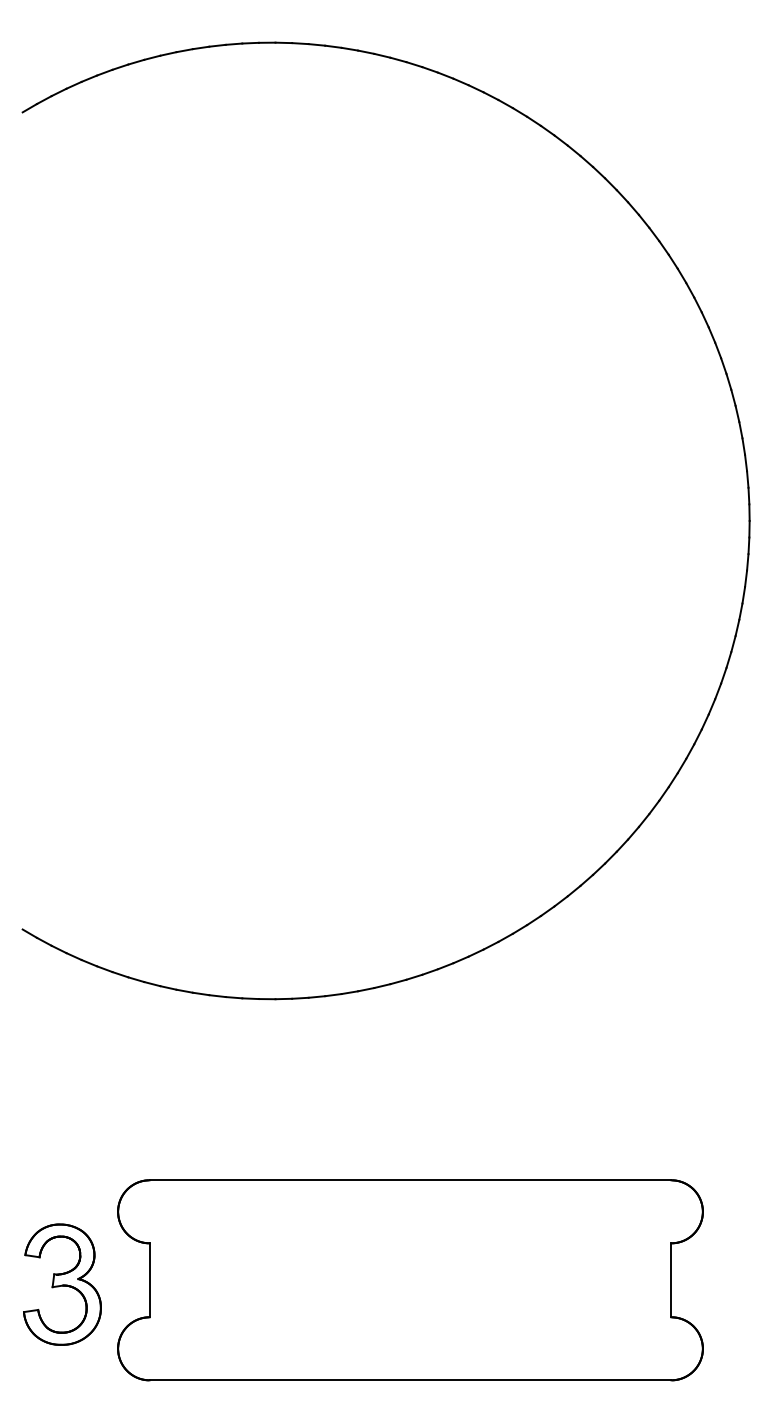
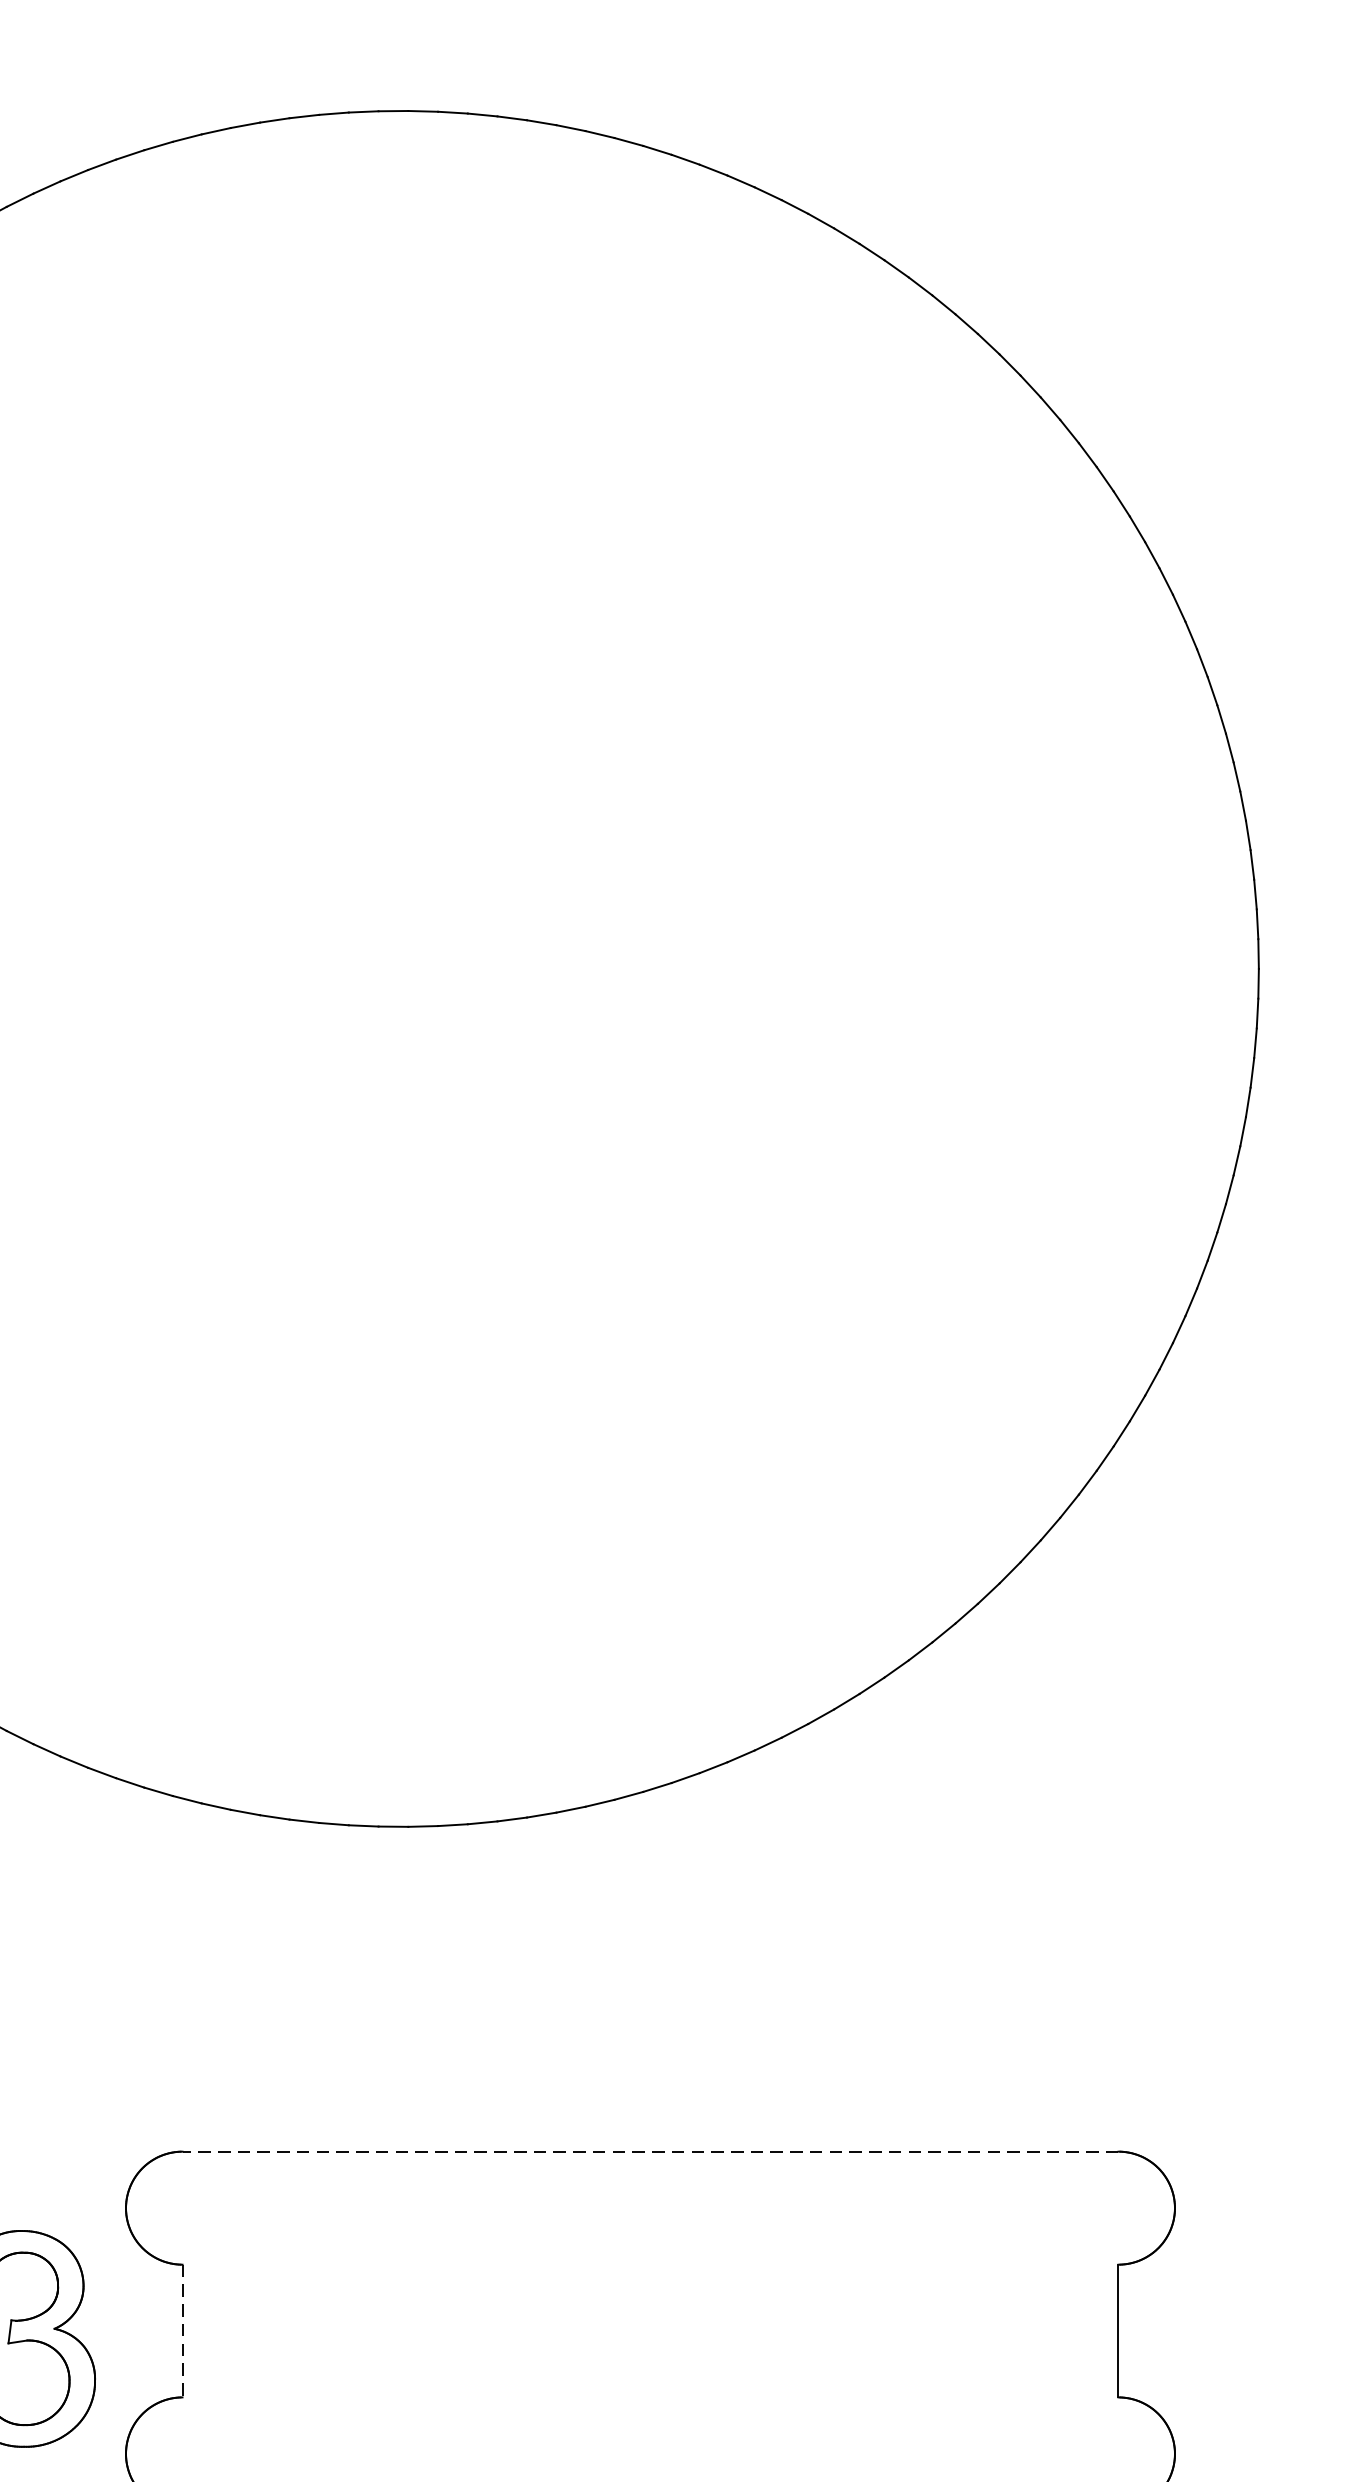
line: (410, 1180) -> (650, 2152), solid -> dashed
line: (149, 1280) -> (182, 2331), solid -> dashed

